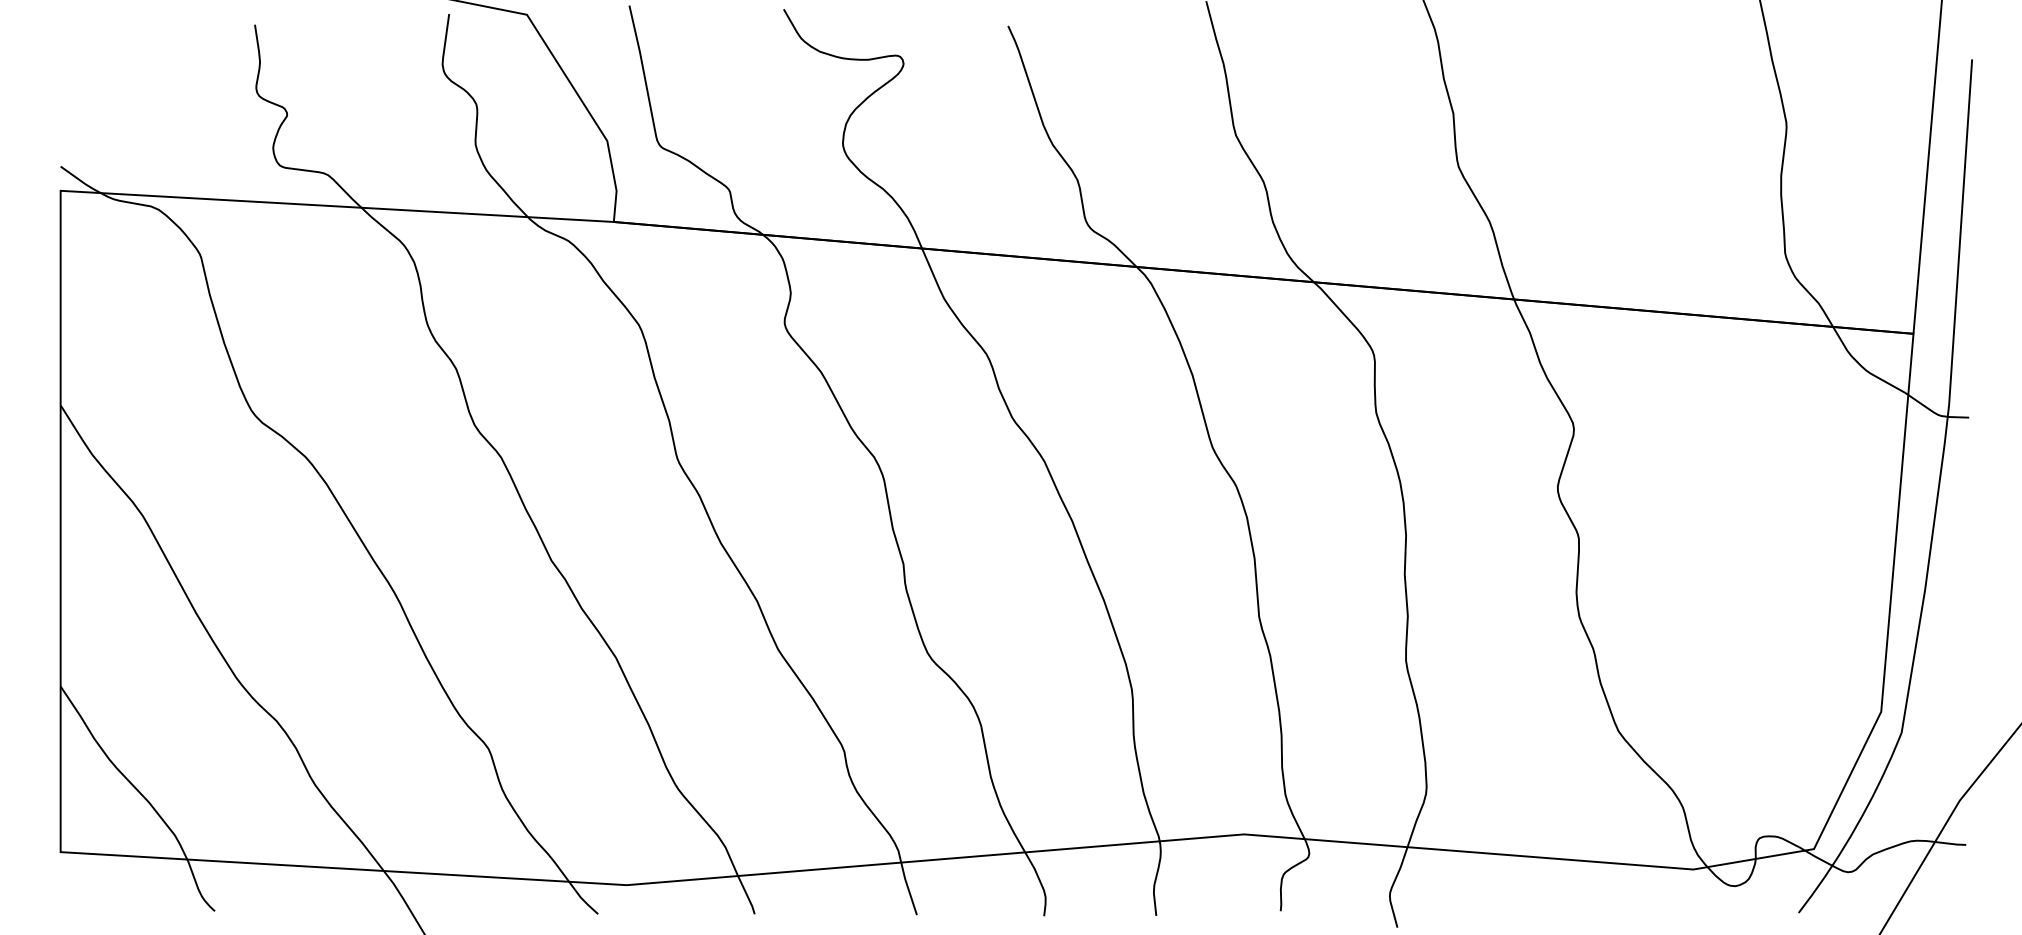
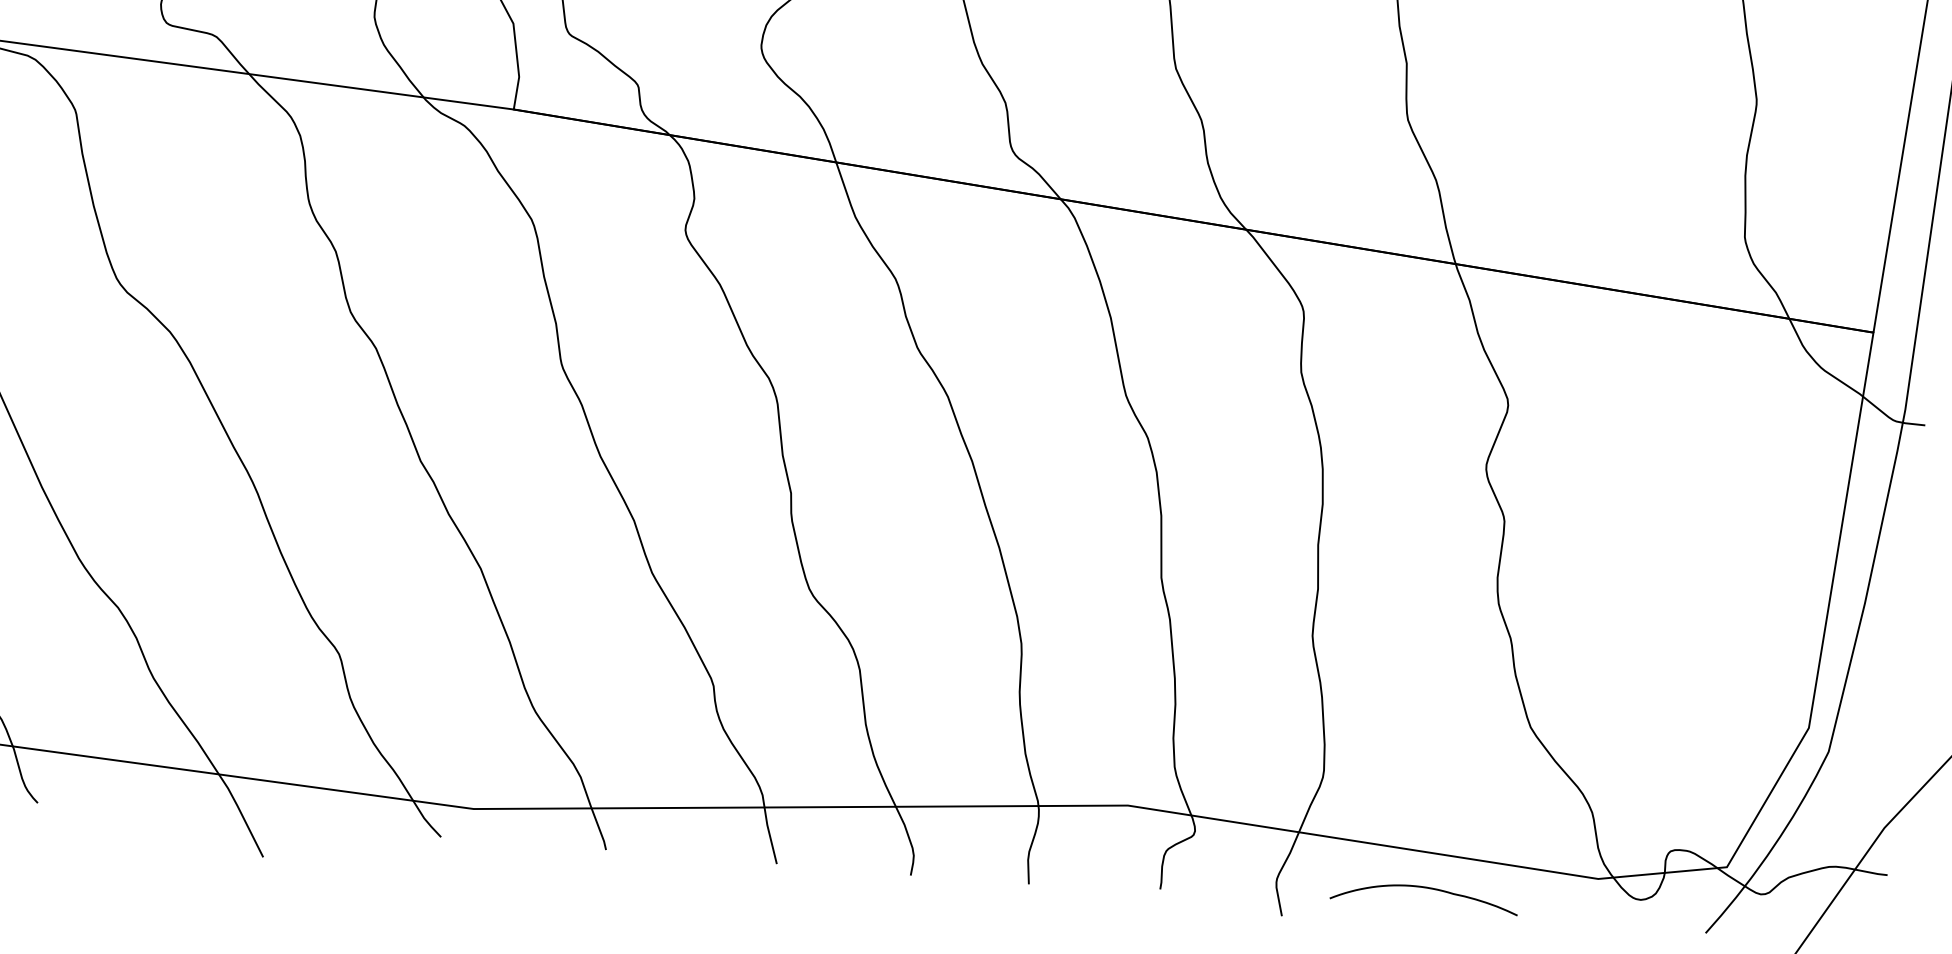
curve: (1532, 891) -> (1427, 889), added

